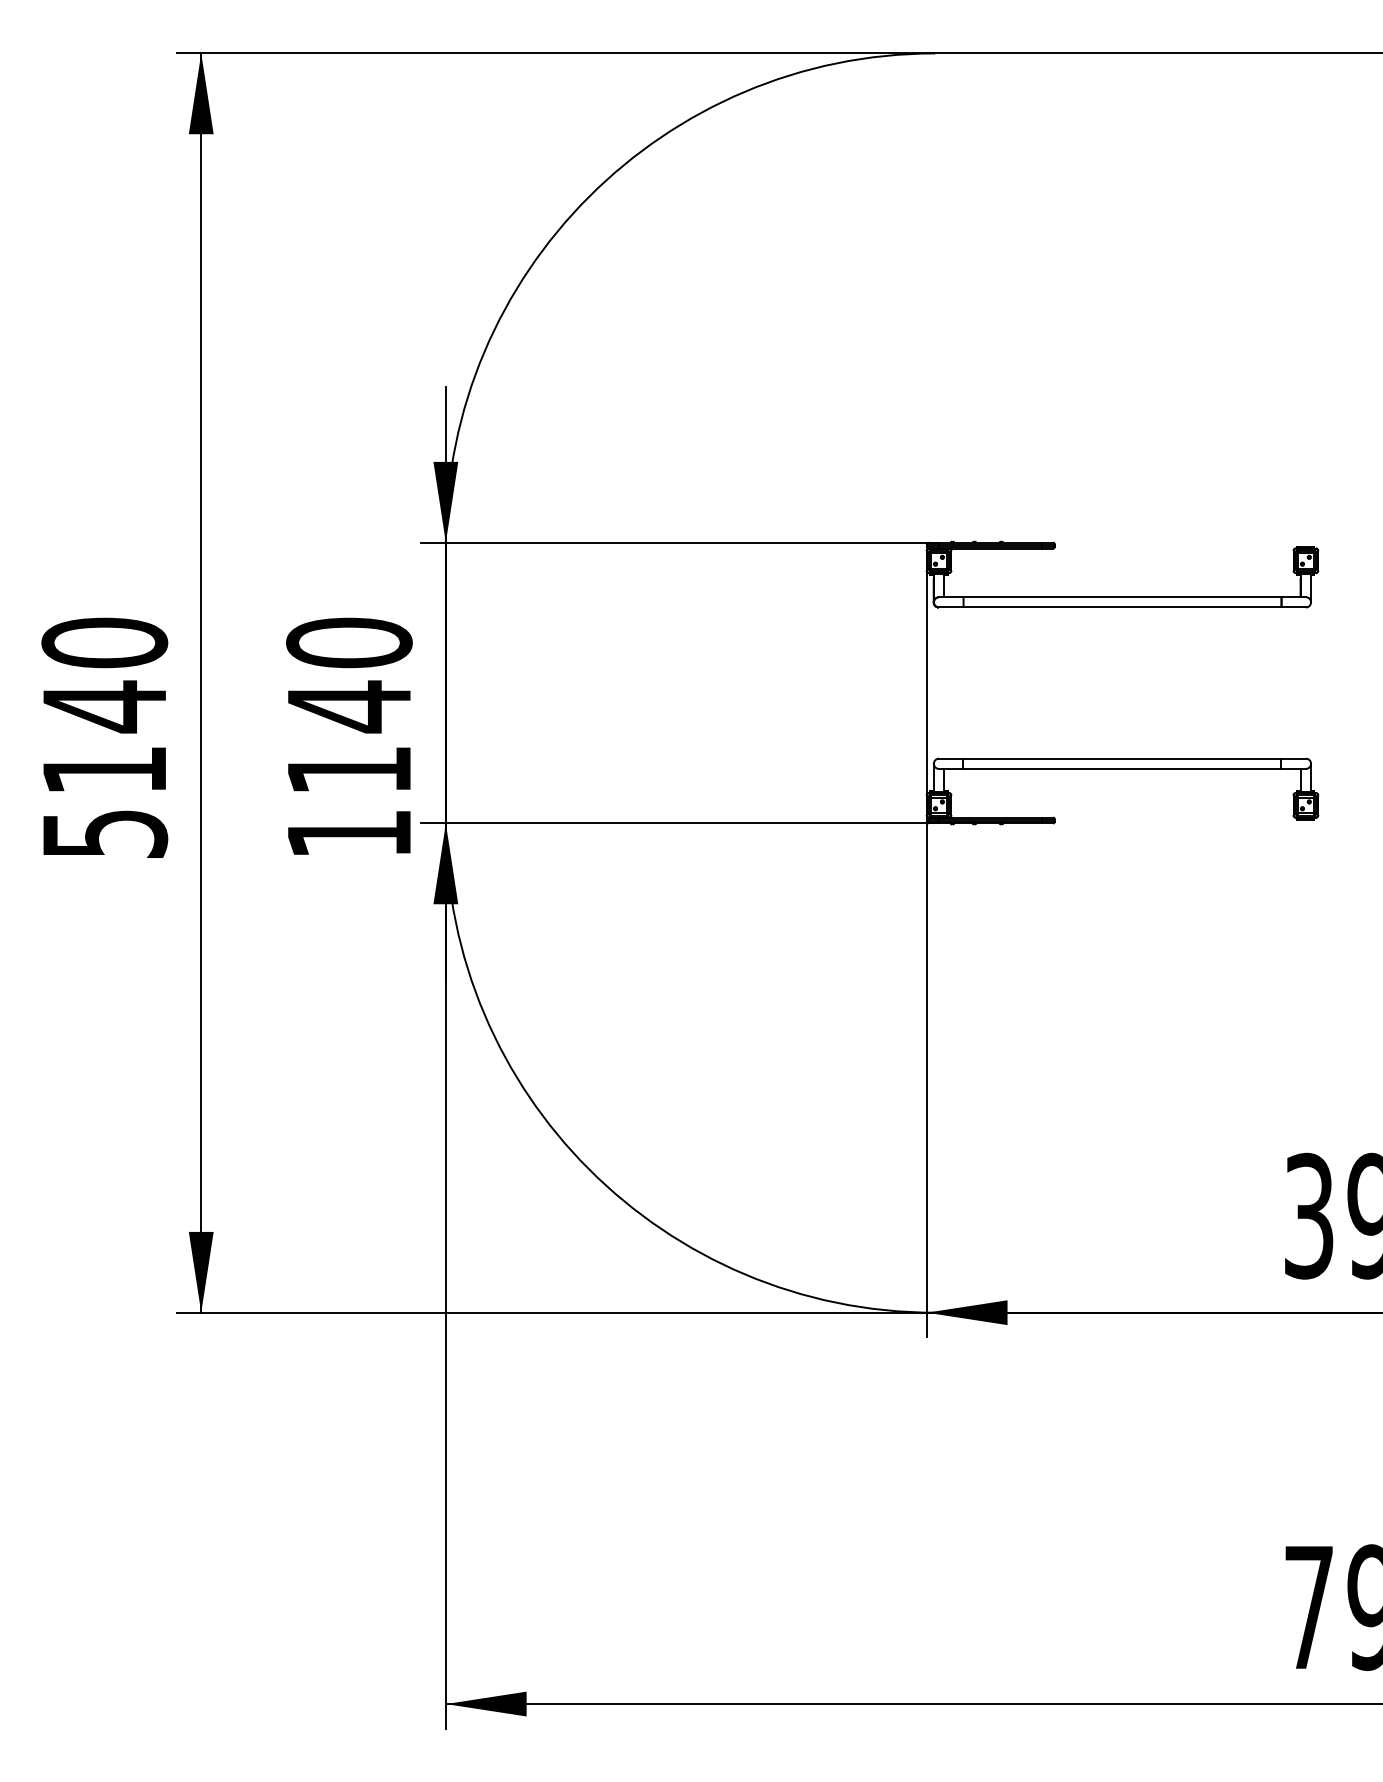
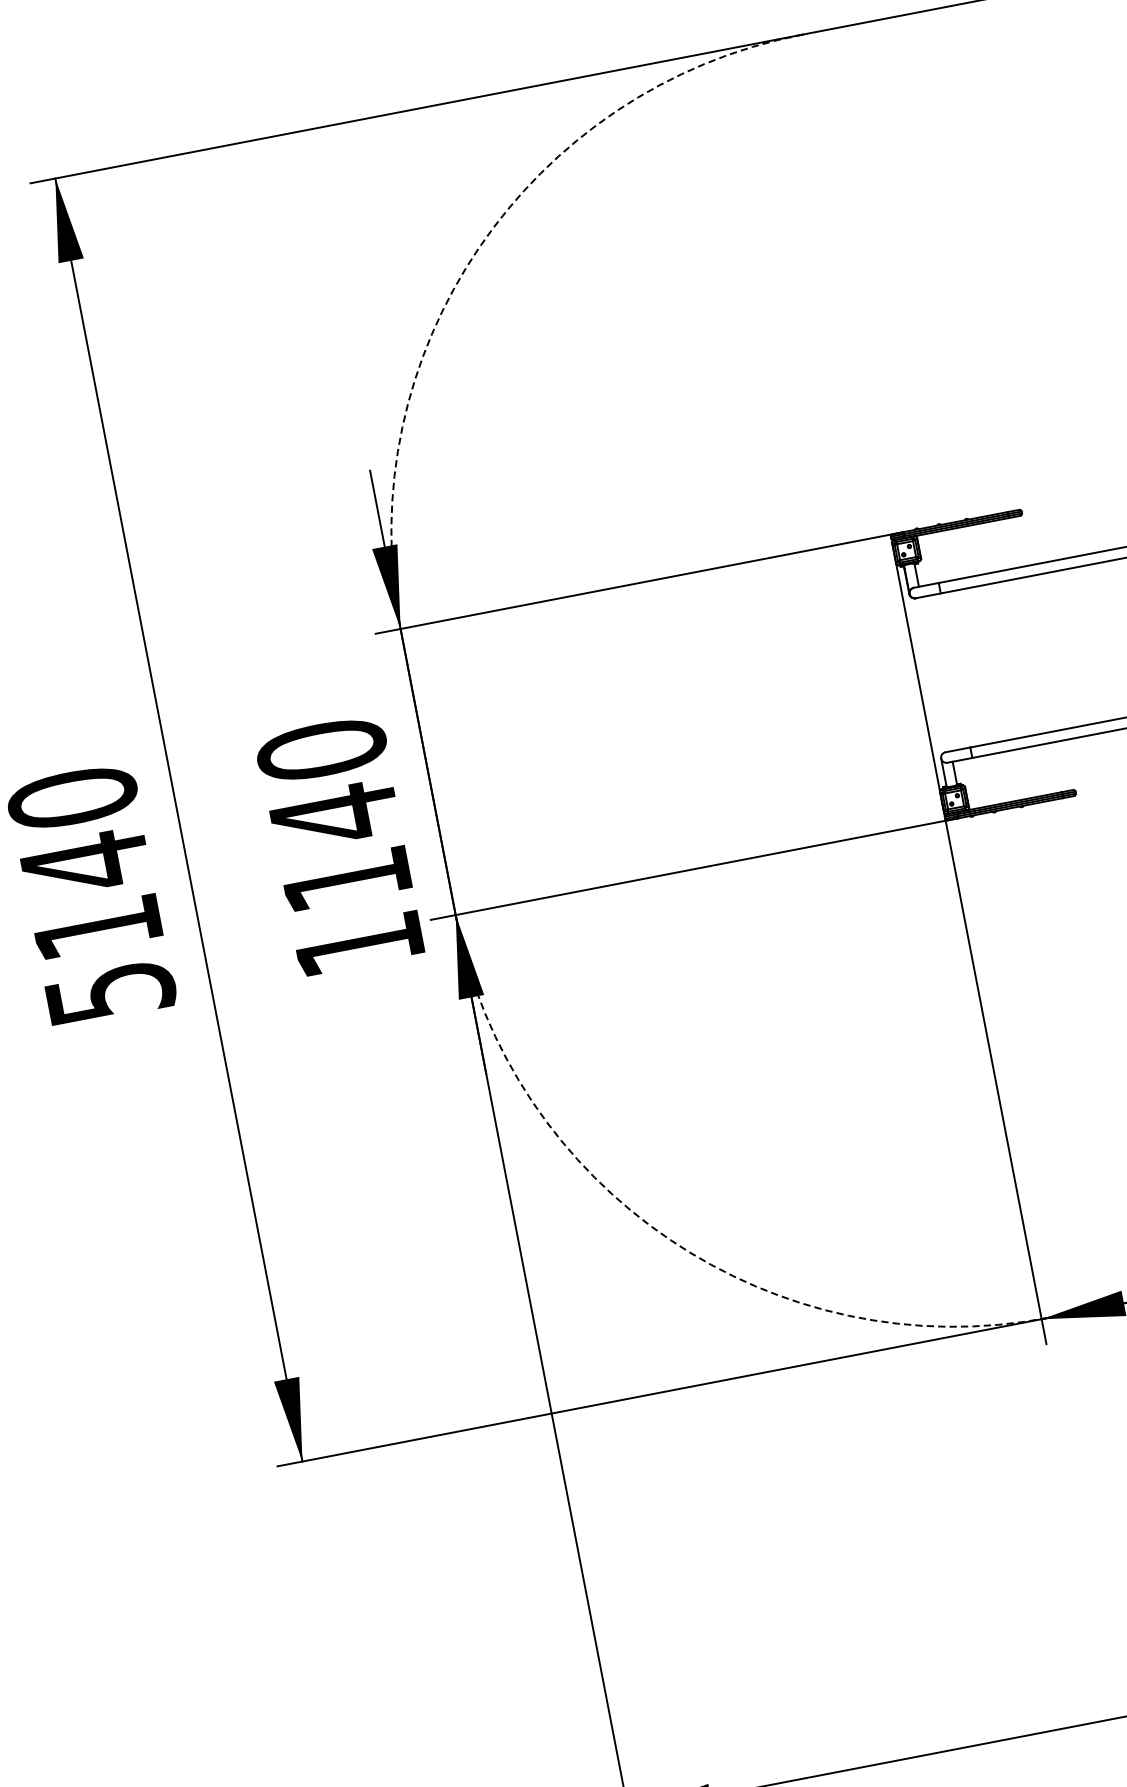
arc: (589, 196) -> (479, 248), solid -> dashed
arc: (589, 1169) -> (669, 1239), solid -> dashed

